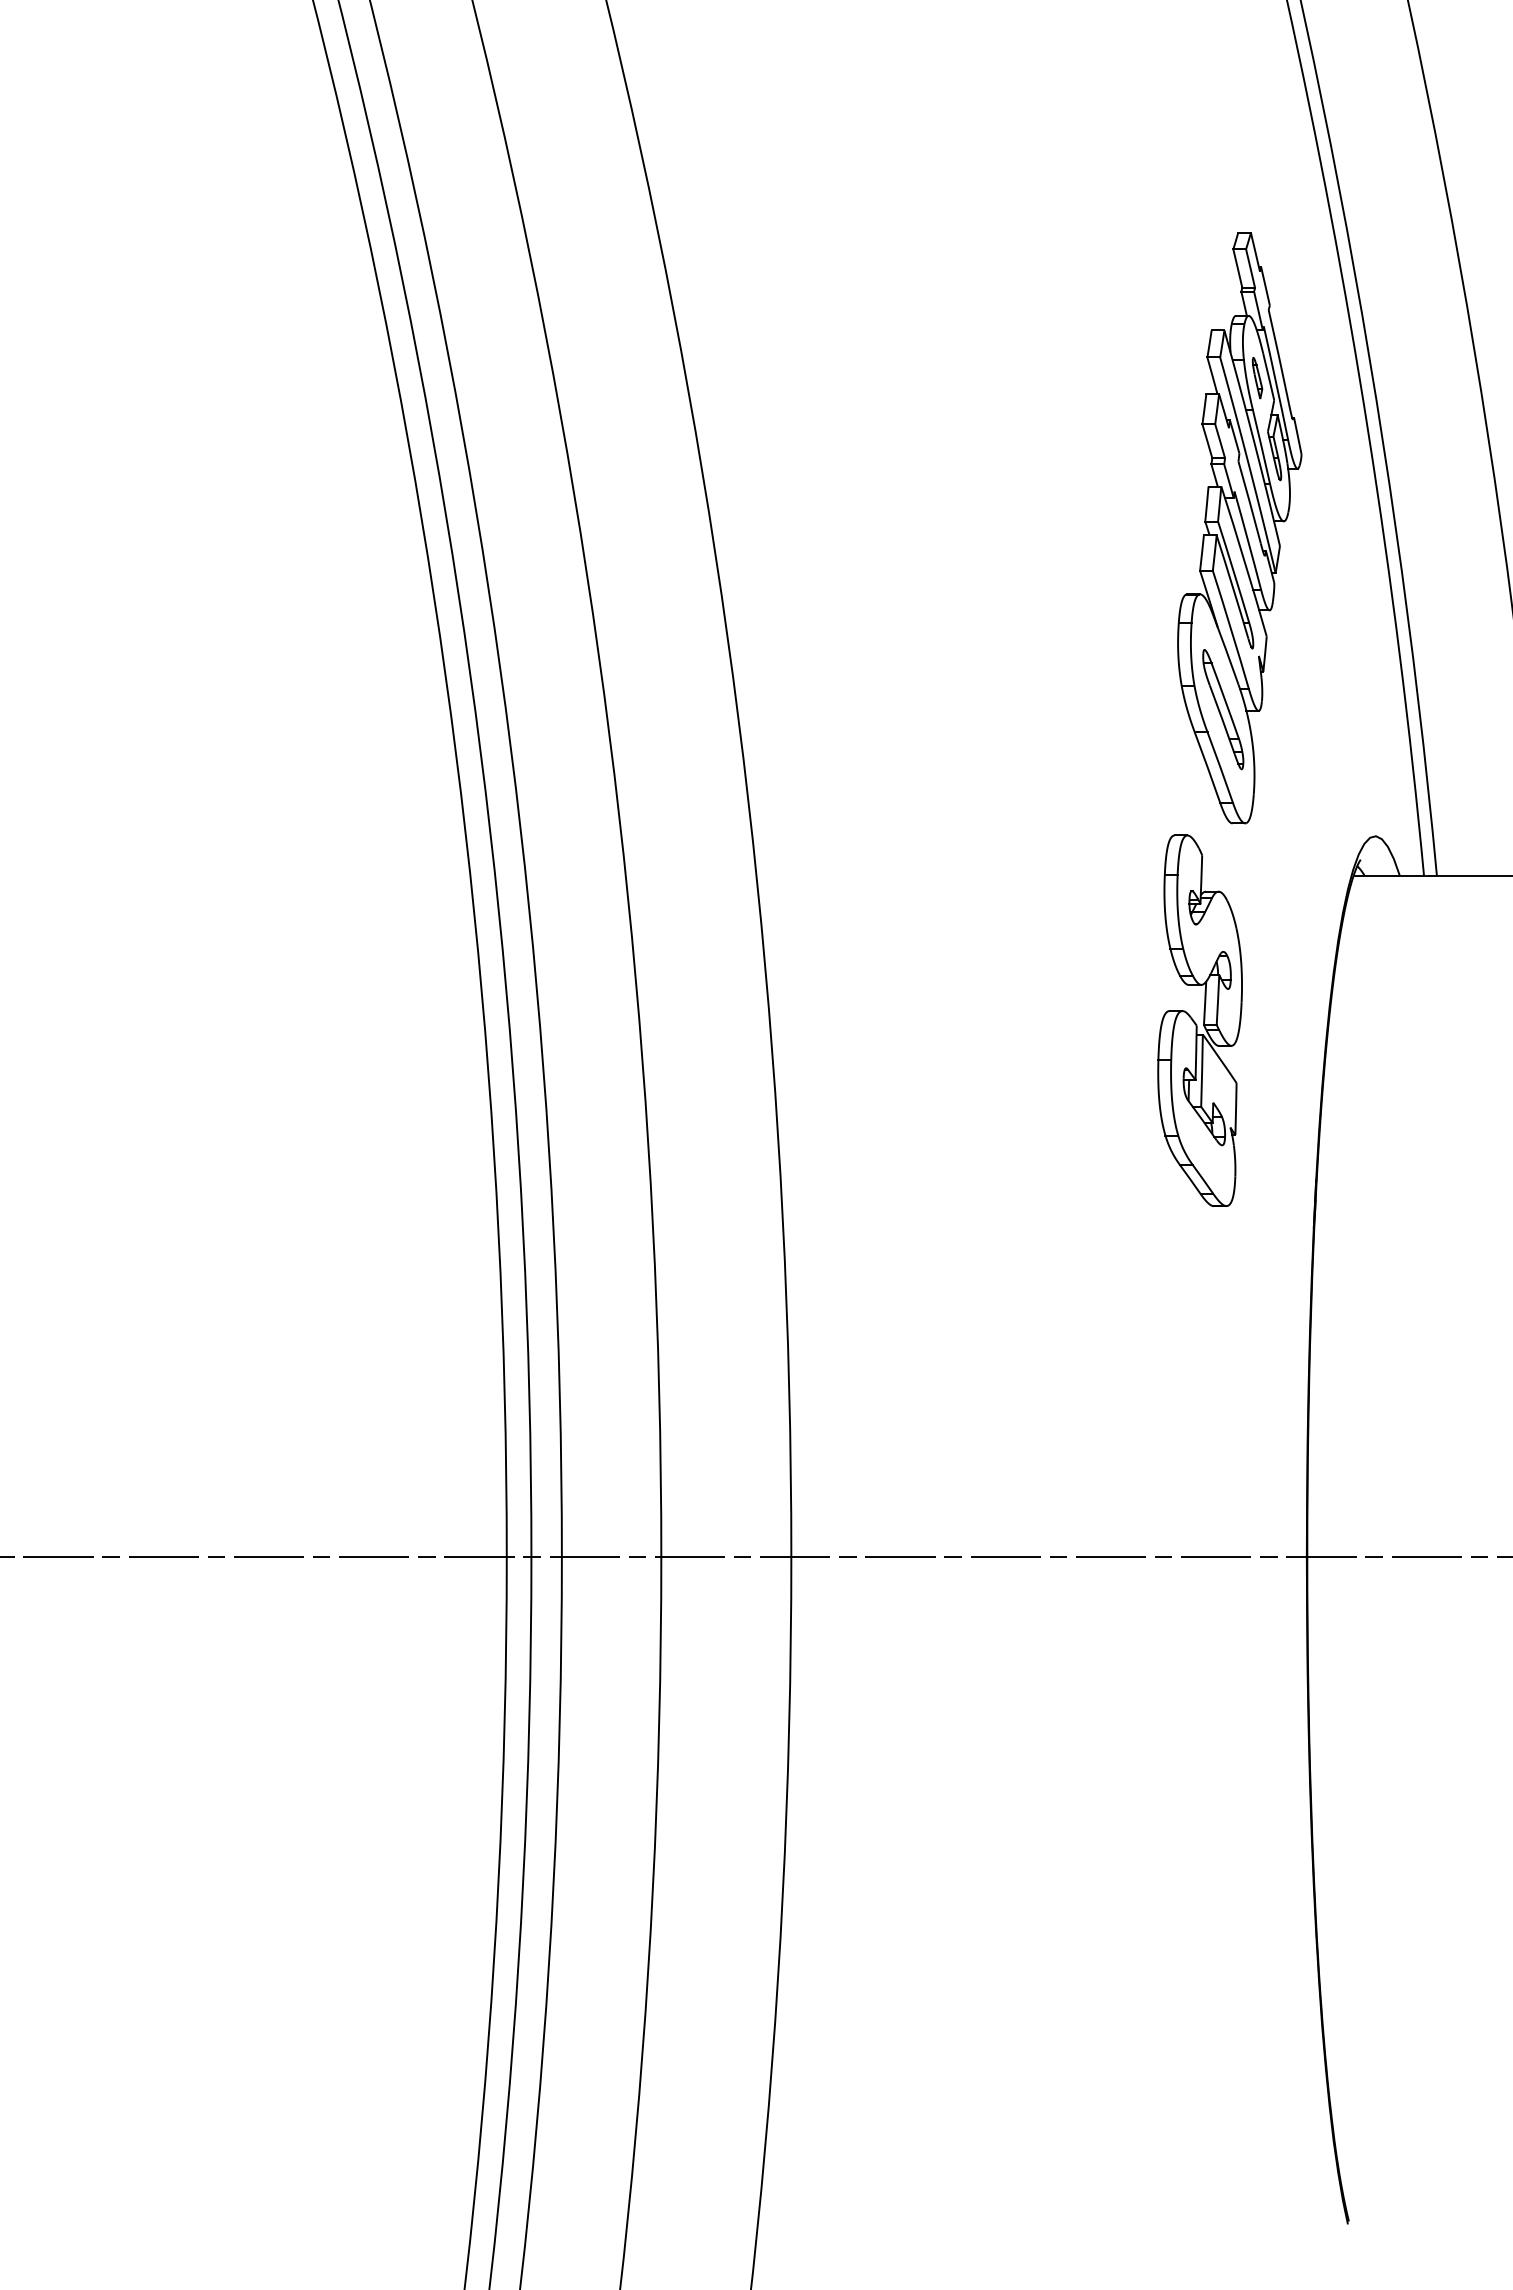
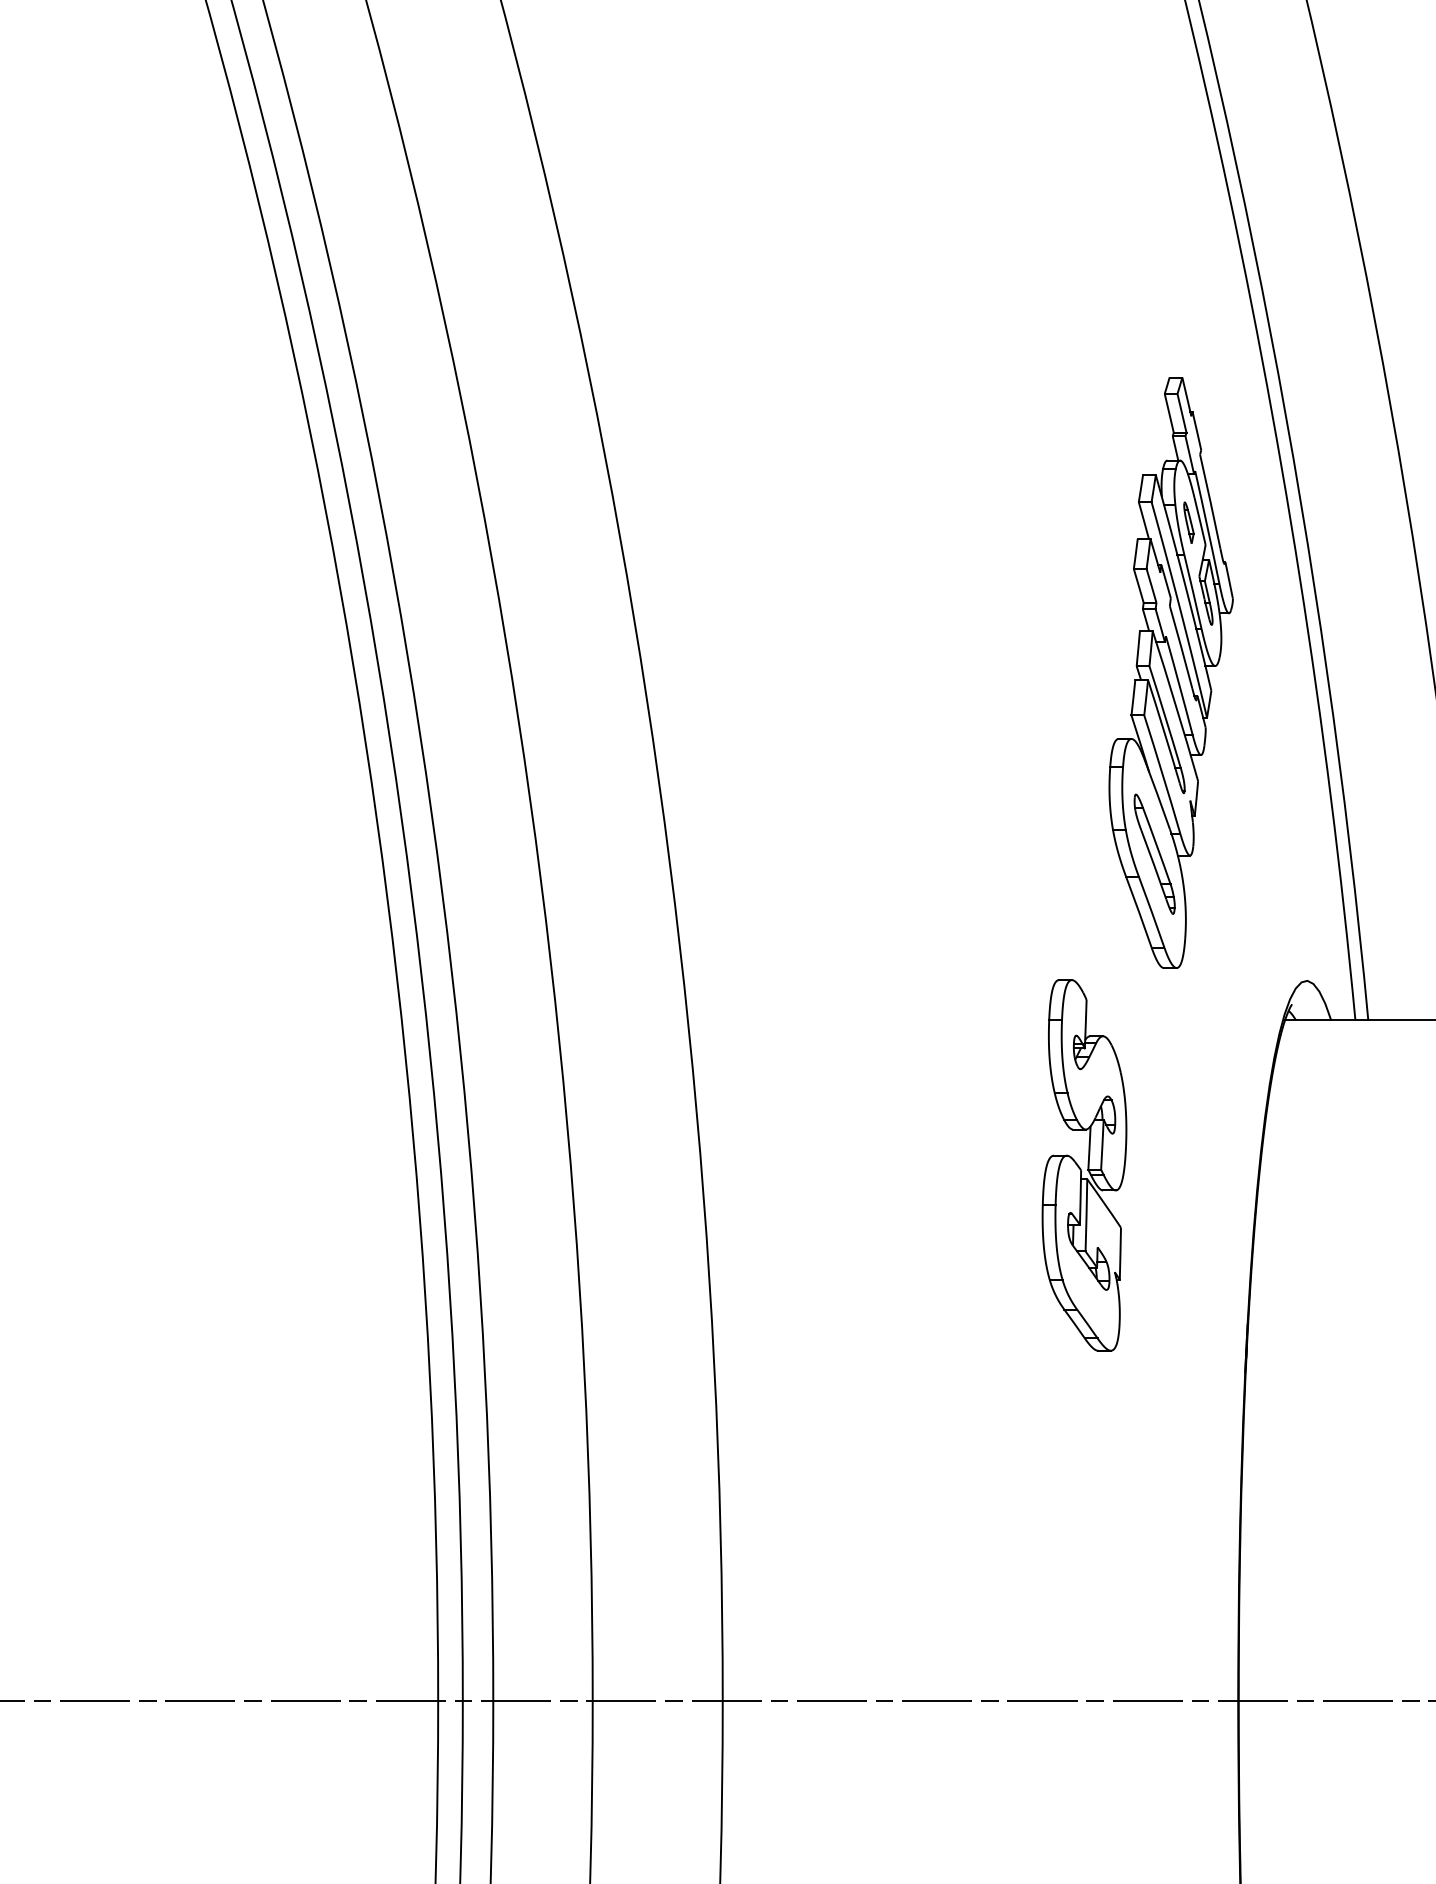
part: (1199, 1020) -> (1083, 1165), moved

